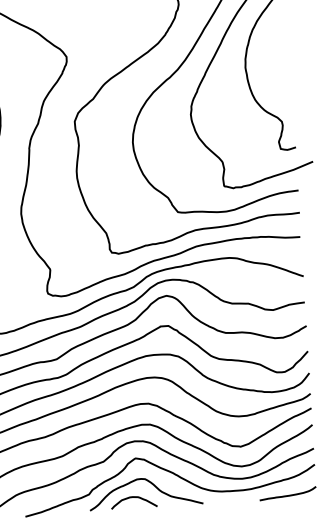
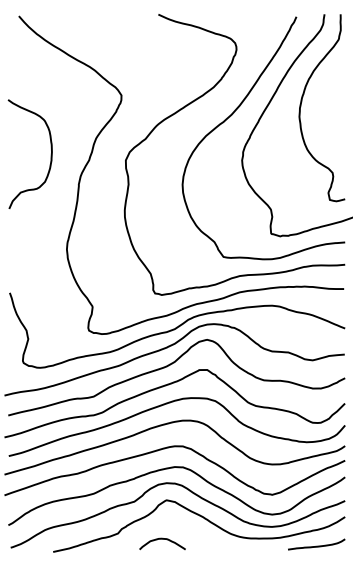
curve: (152, 484) -> (181, 527), removed

